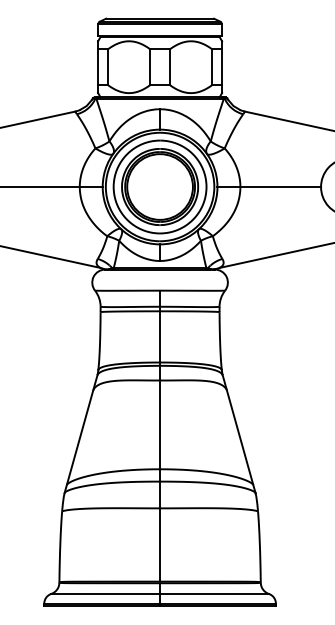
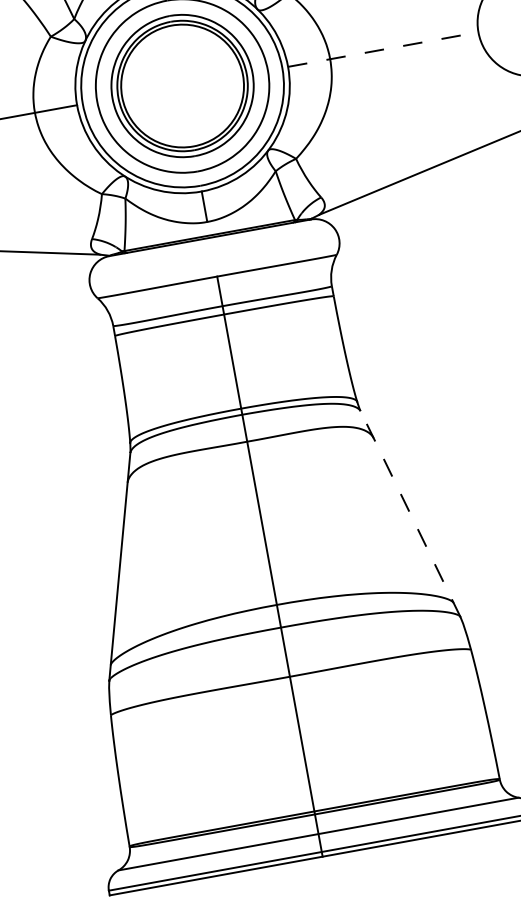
line: (269, 187) -> (383, 50), solid -> dashed
line: (239, 433) -> (410, 512), solid -> dashed

